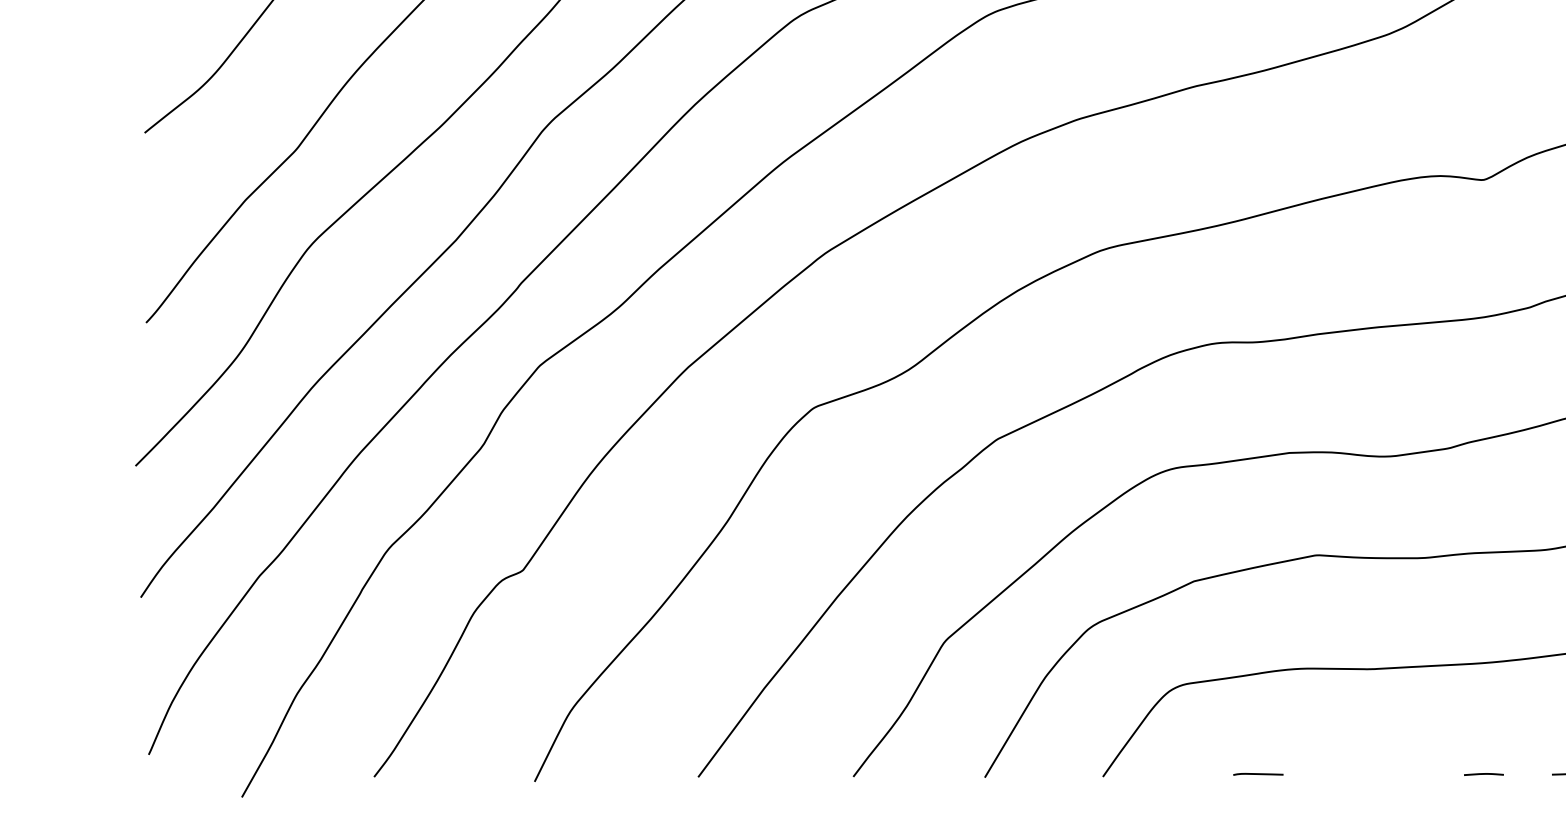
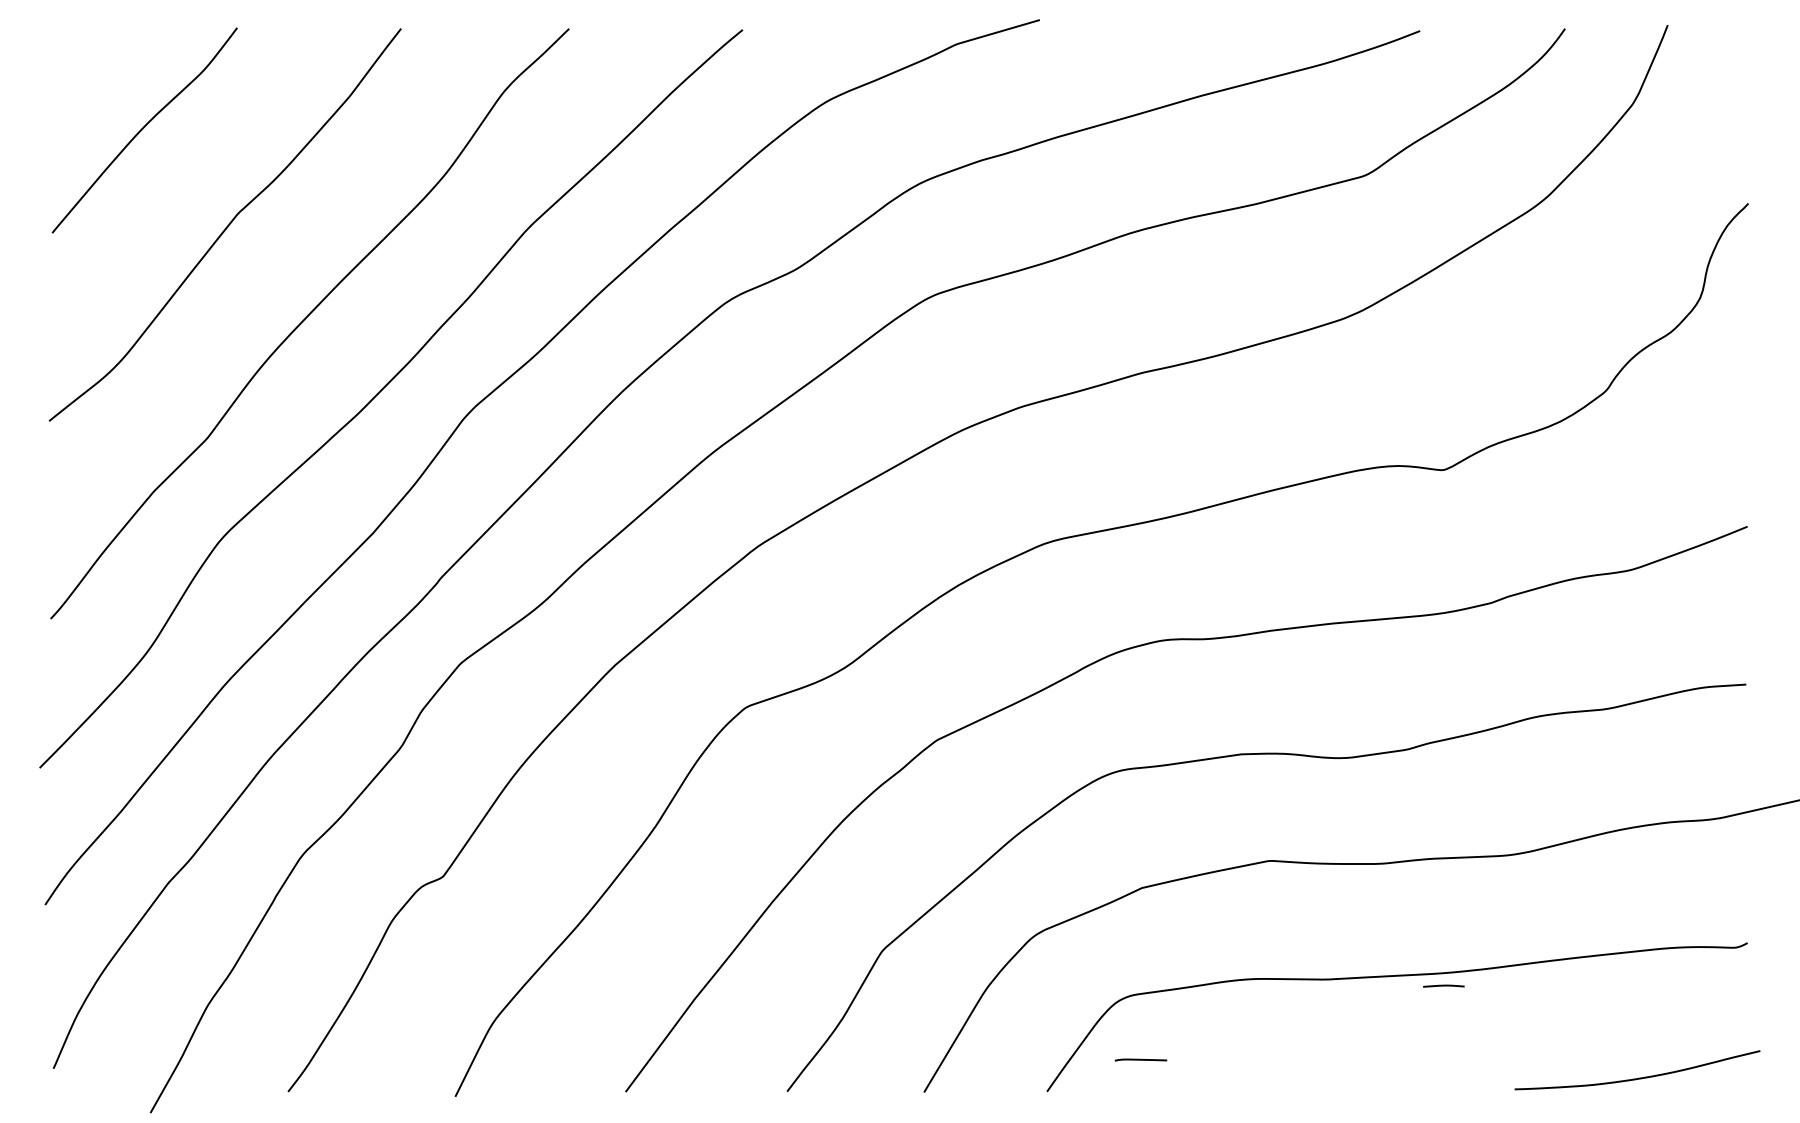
curve: (1257, 773) -> (1140, 1059), moved
line: (1483, 773) -> (1443, 985), moved

